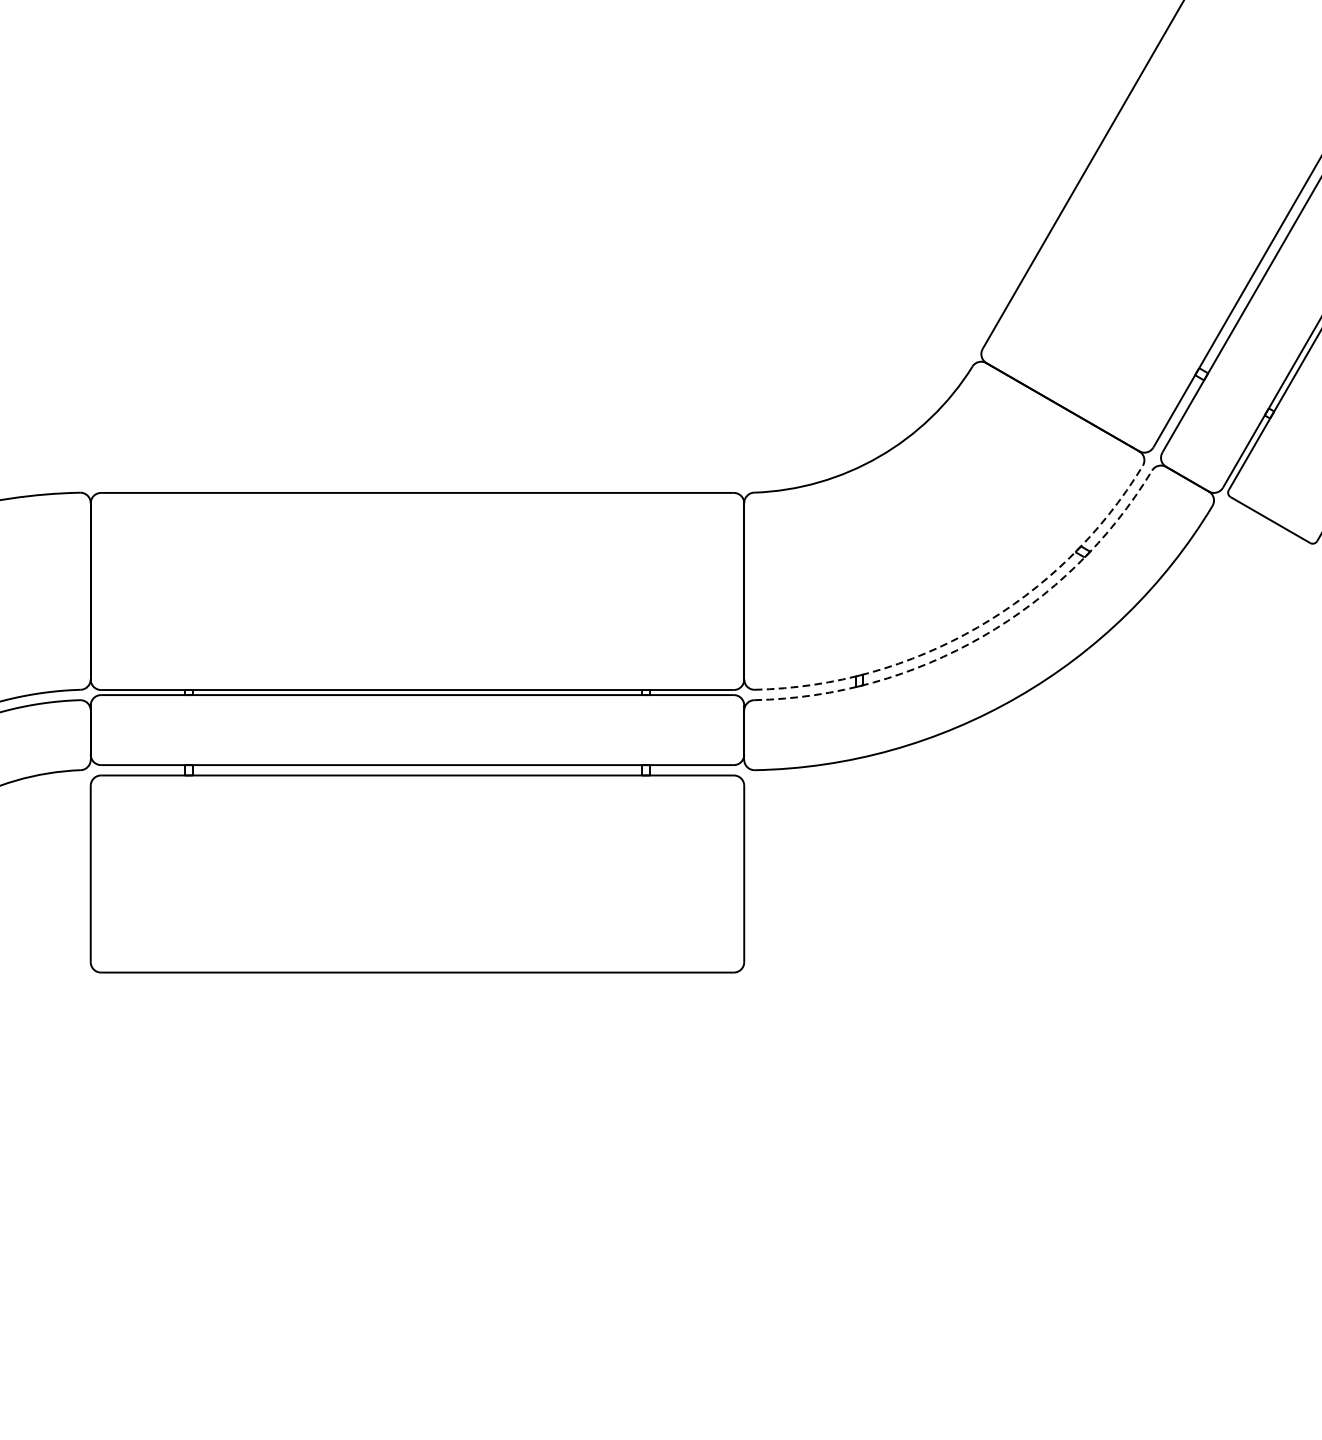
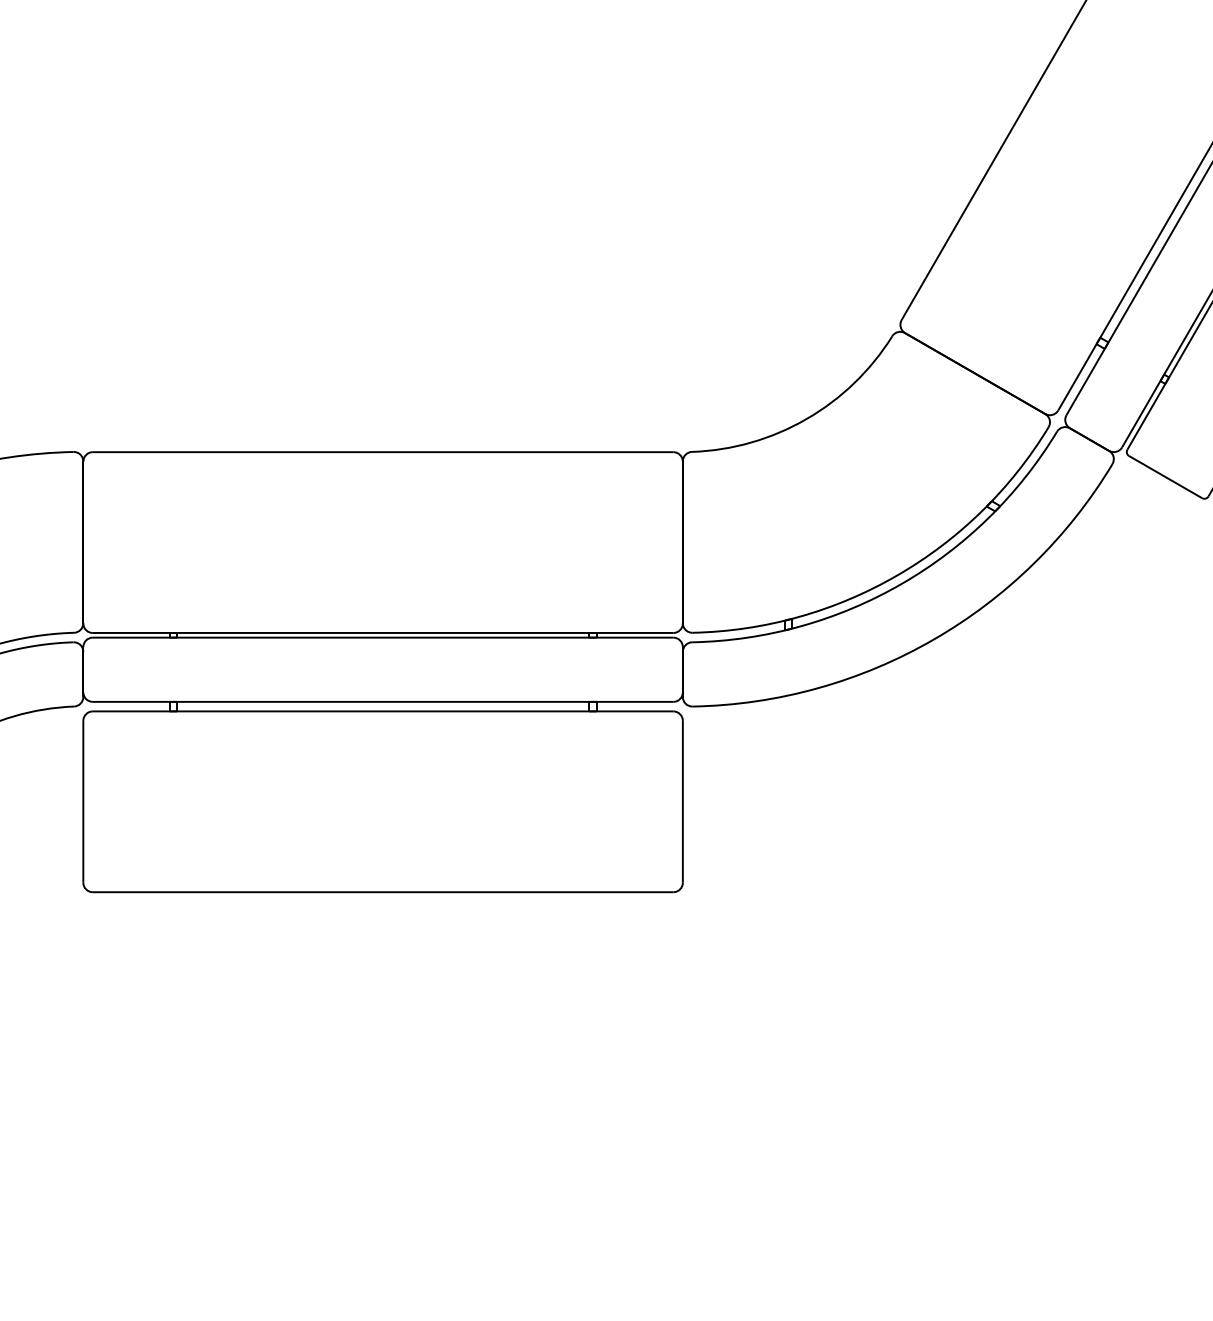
arc: (977, 627) -> (896, 575), dashed -> solid
arc: (982, 636) -> (901, 583), dashed -> solid

